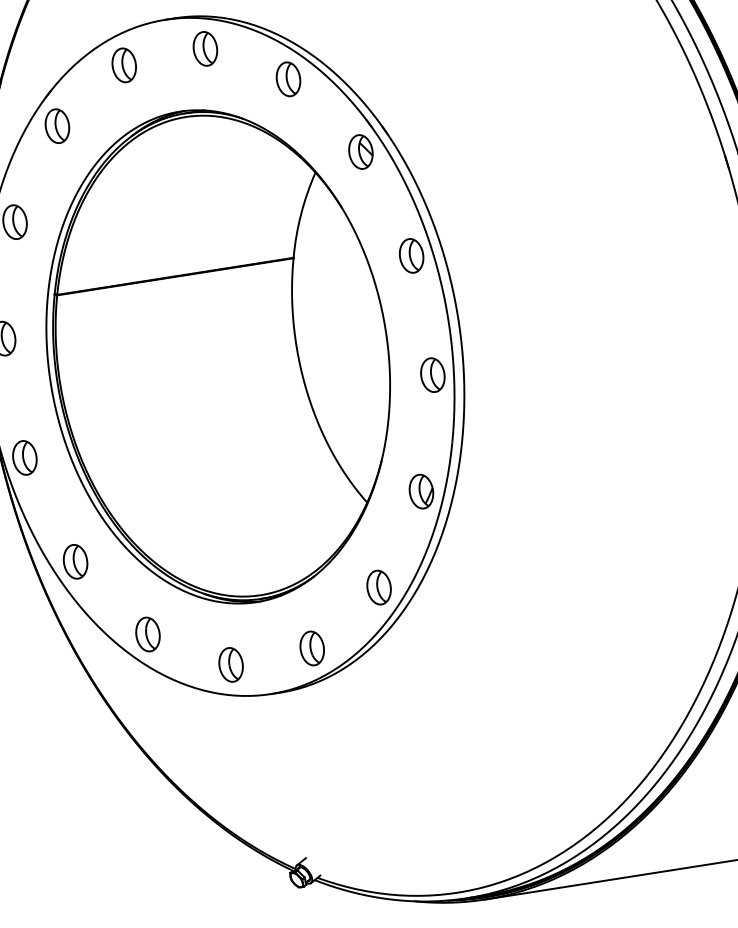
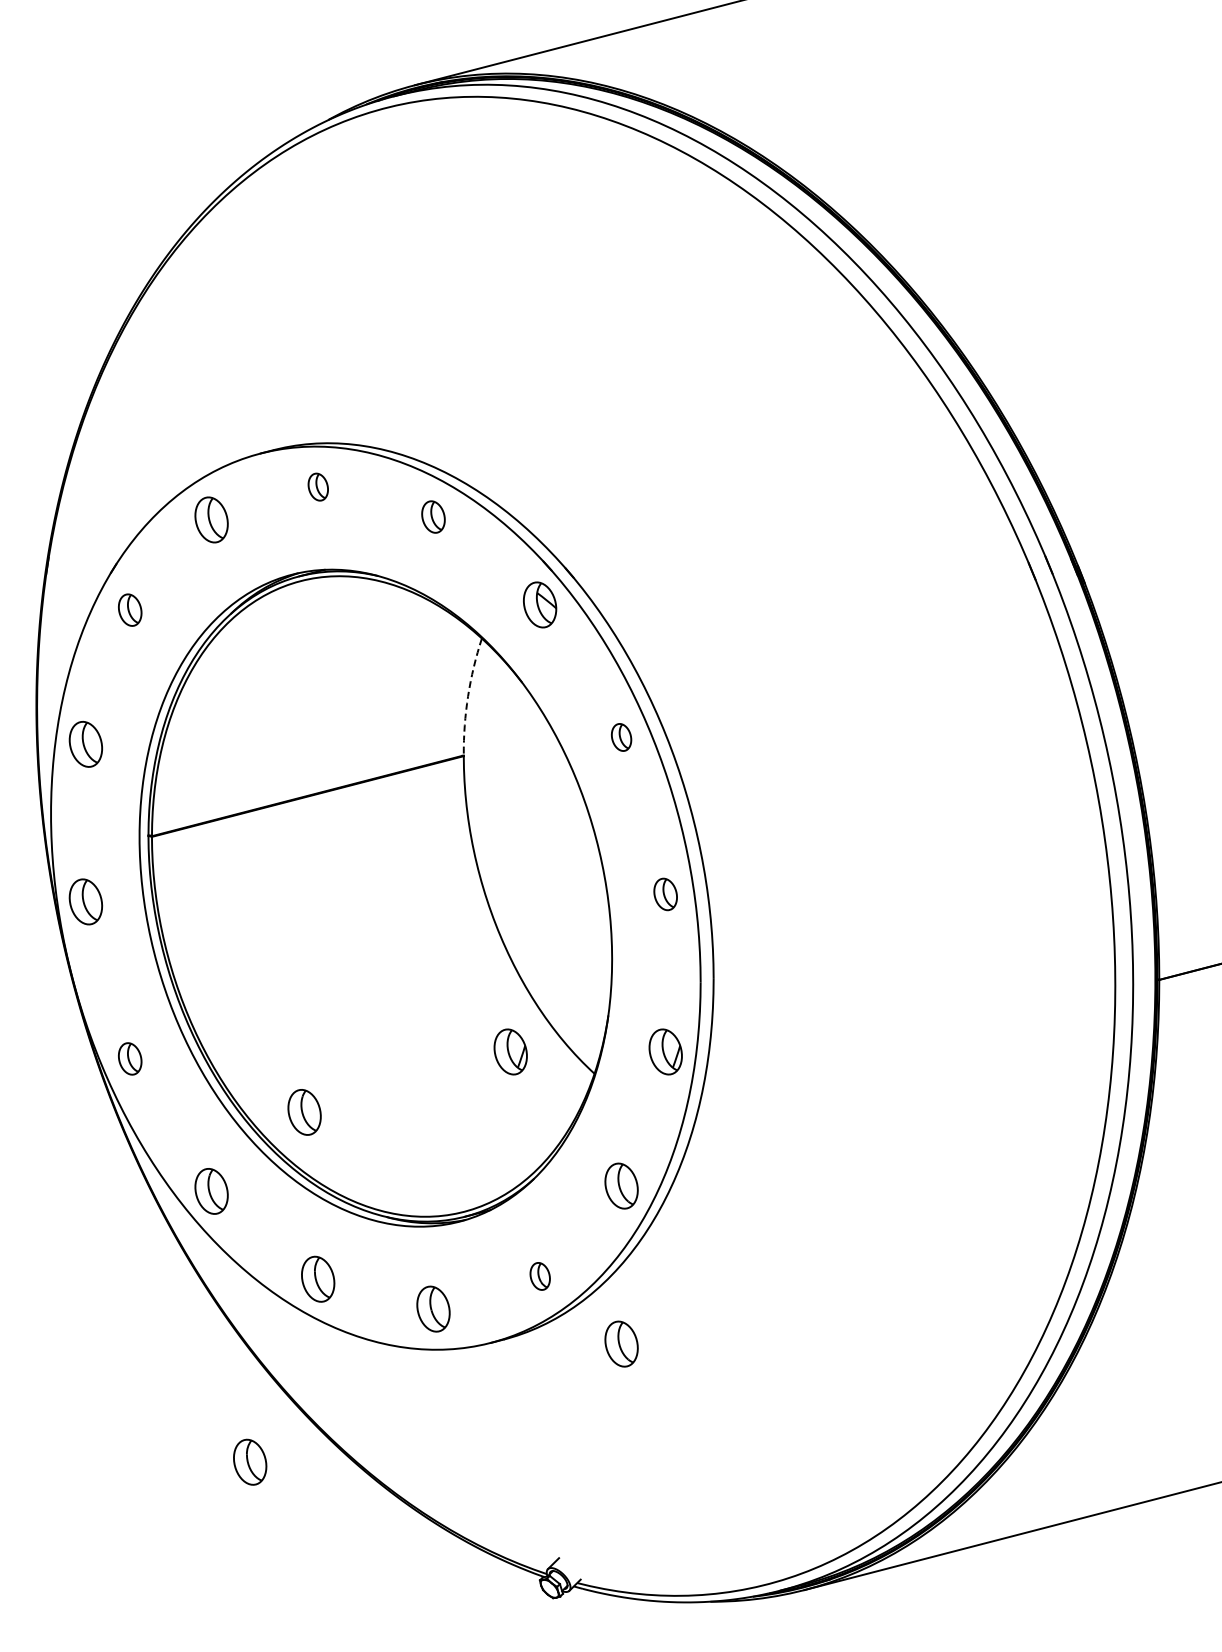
part: (205, 48) -> (318, 486), size x0.6
part: (288, 78) -> (433, 516), size x0.7
part: (57, 125) -> (130, 609), size x0.7
arc: (301, 214) -> (468, 696), solid -> dashed
part: (411, 255) -> (621, 737), size x0.6
part: (432, 375) -> (665, 894), size x0.7
part: (25, 457) -> (130, 1058), size x0.7
part: (306, 480) -> (510, 1051), added
part: (149, 510) -> (304, 1112), added
part: (312, 648) -> (540, 1276), size x0.6
part: (367, 703) -> (621, 1343), added
part: (84, 764) -> (250, 1461), added

